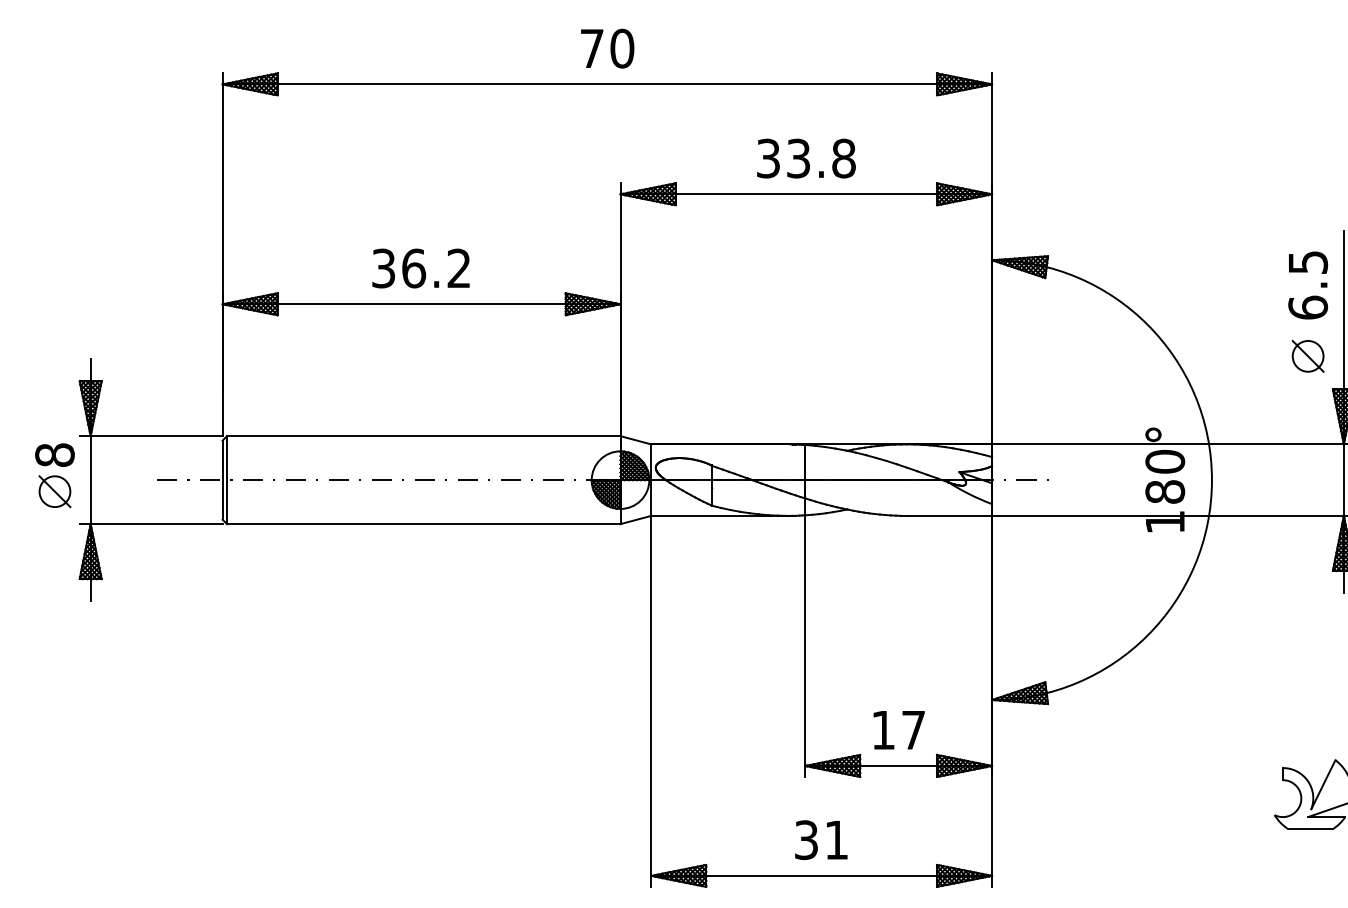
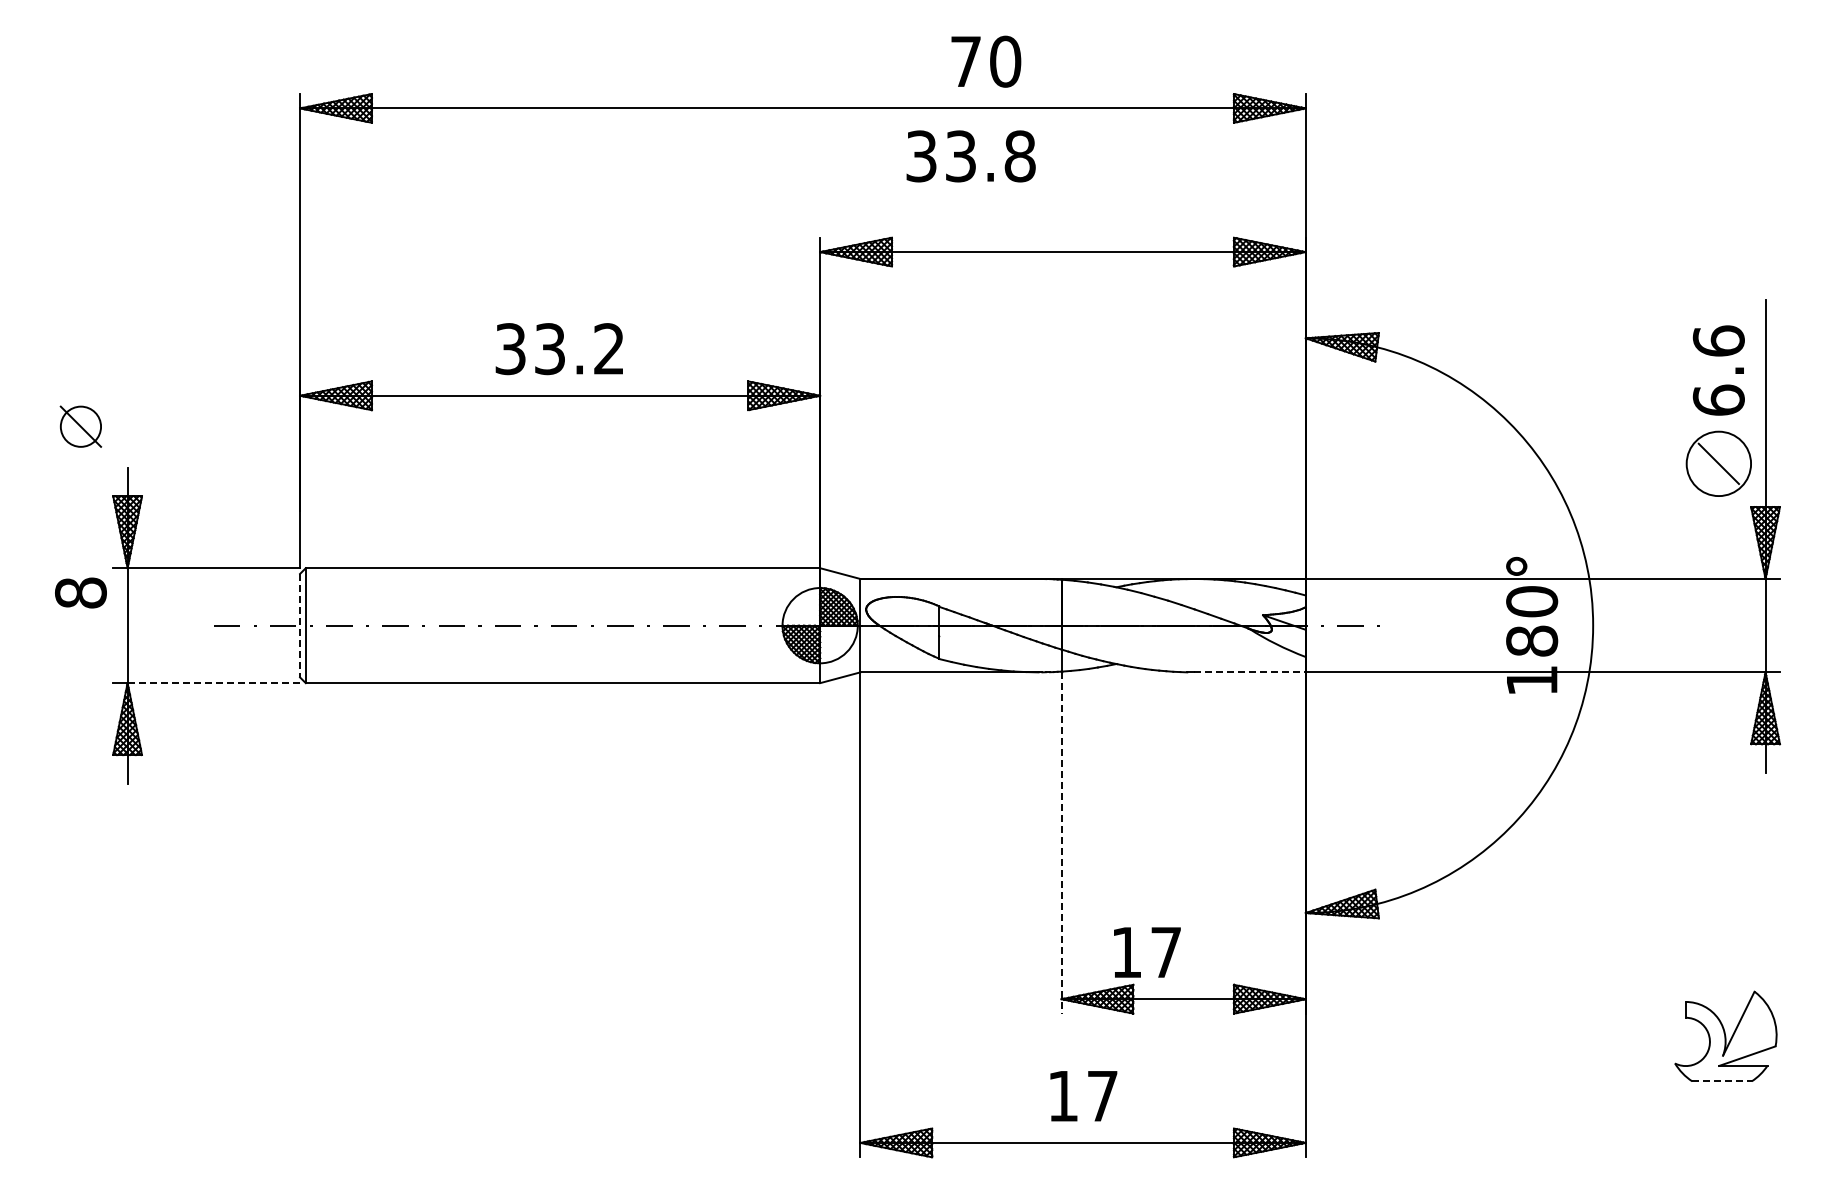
text: (607, 48) -> (986, 61), moved
text: (805, 158) -> (970, 156), moved
text: (1307, 261) -> (1718, 340), 6.5 -> 6.6
text: (414, 268) -> (550, 349), 36.2 -> 33.2
circle: (1307, 356) -> (1718, 463), size x1.6
line: (222, 480) -> (300, 625), solid -> dashed
part: (54, 491) -> (80, 426), moved
line: (949, 515) -> (1250, 672), solid -> dashed
line: (156, 524) -> (213, 683), solid -> dashed
line: (805, 646) -> (1061, 842), solid -> dashed
text: (899, 730) -> (1147, 952), moved
line: (1310, 828) -> (1722, 1081), solid -> dashed
text: (821, 840) -> (1082, 1096), 31 -> 17

